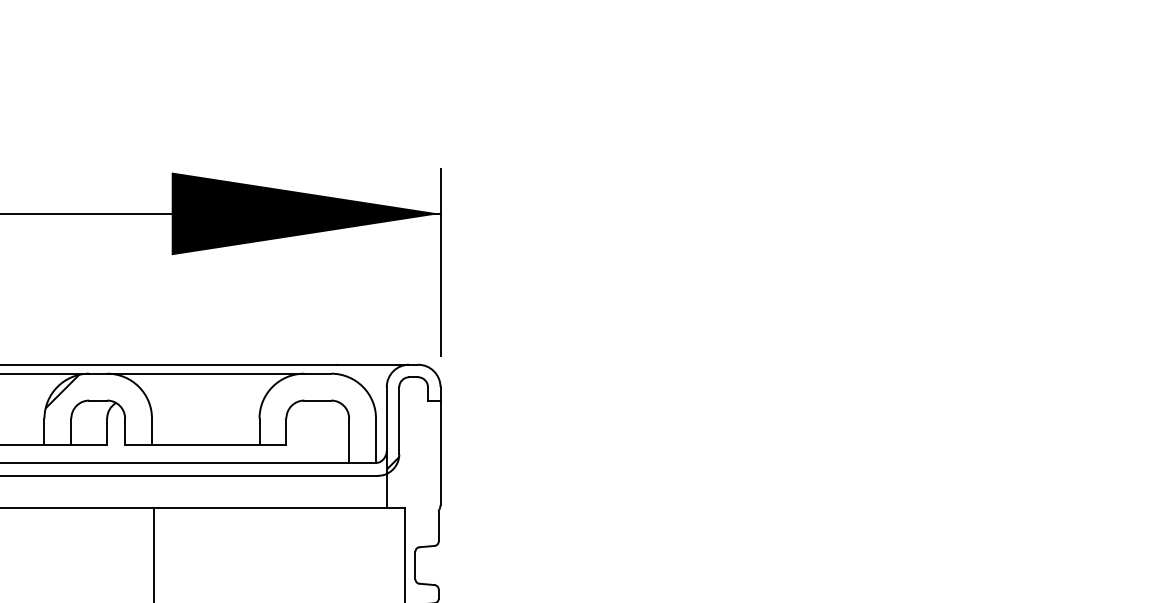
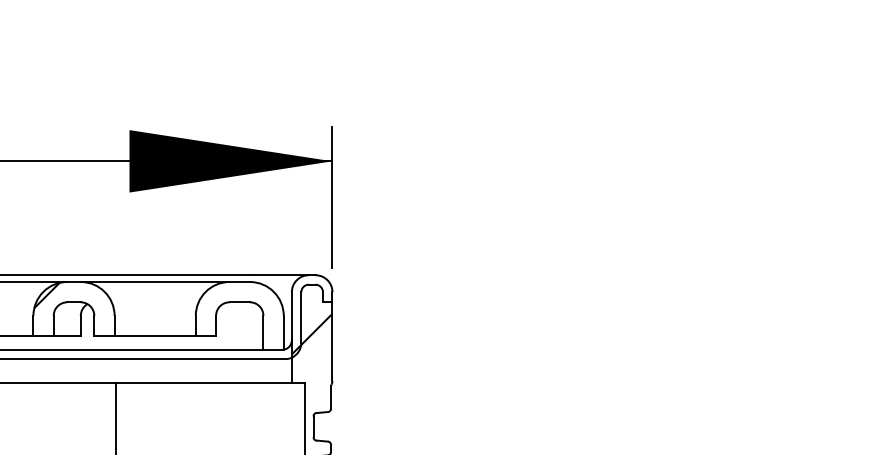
hatch: (419, 436) -> (316, 329), added

